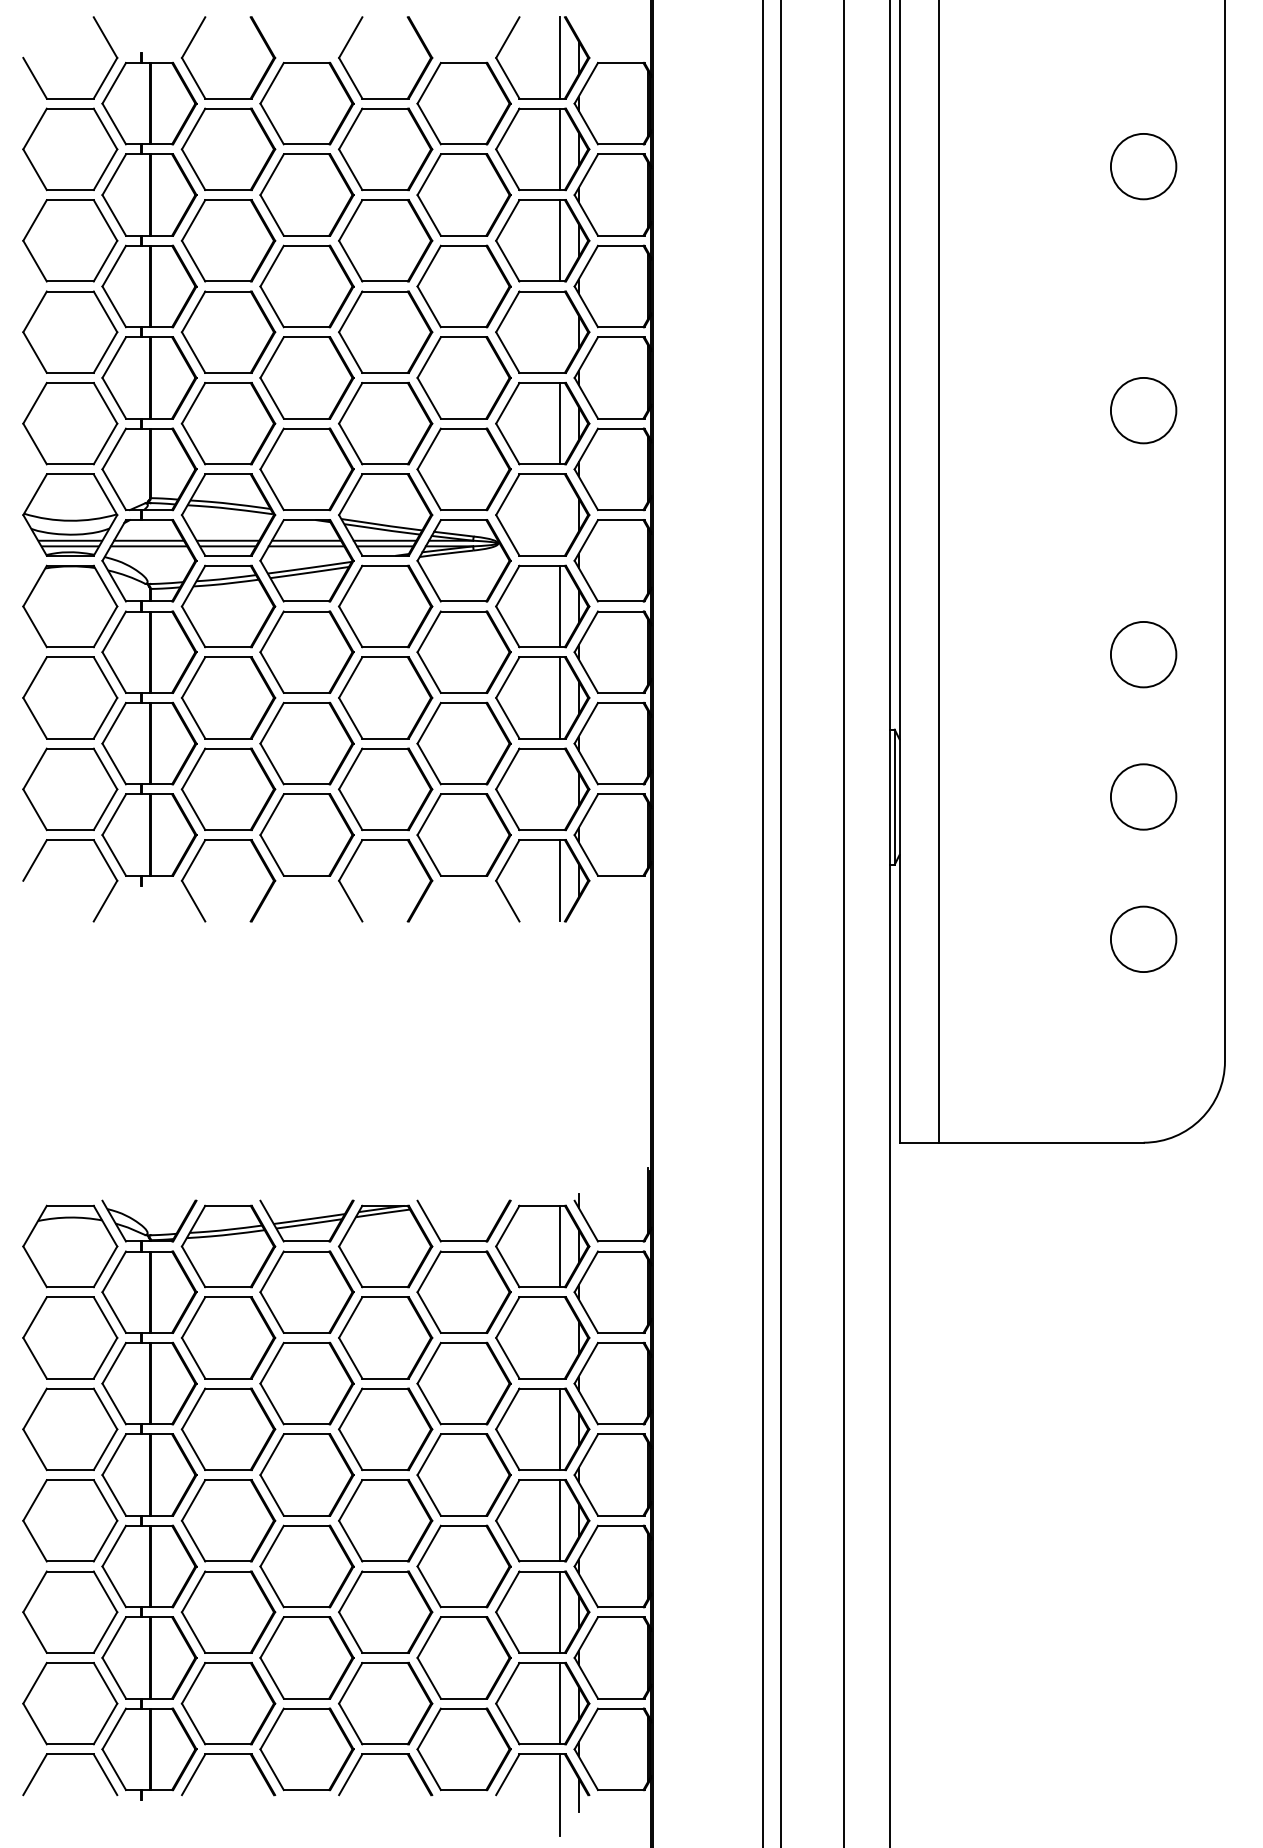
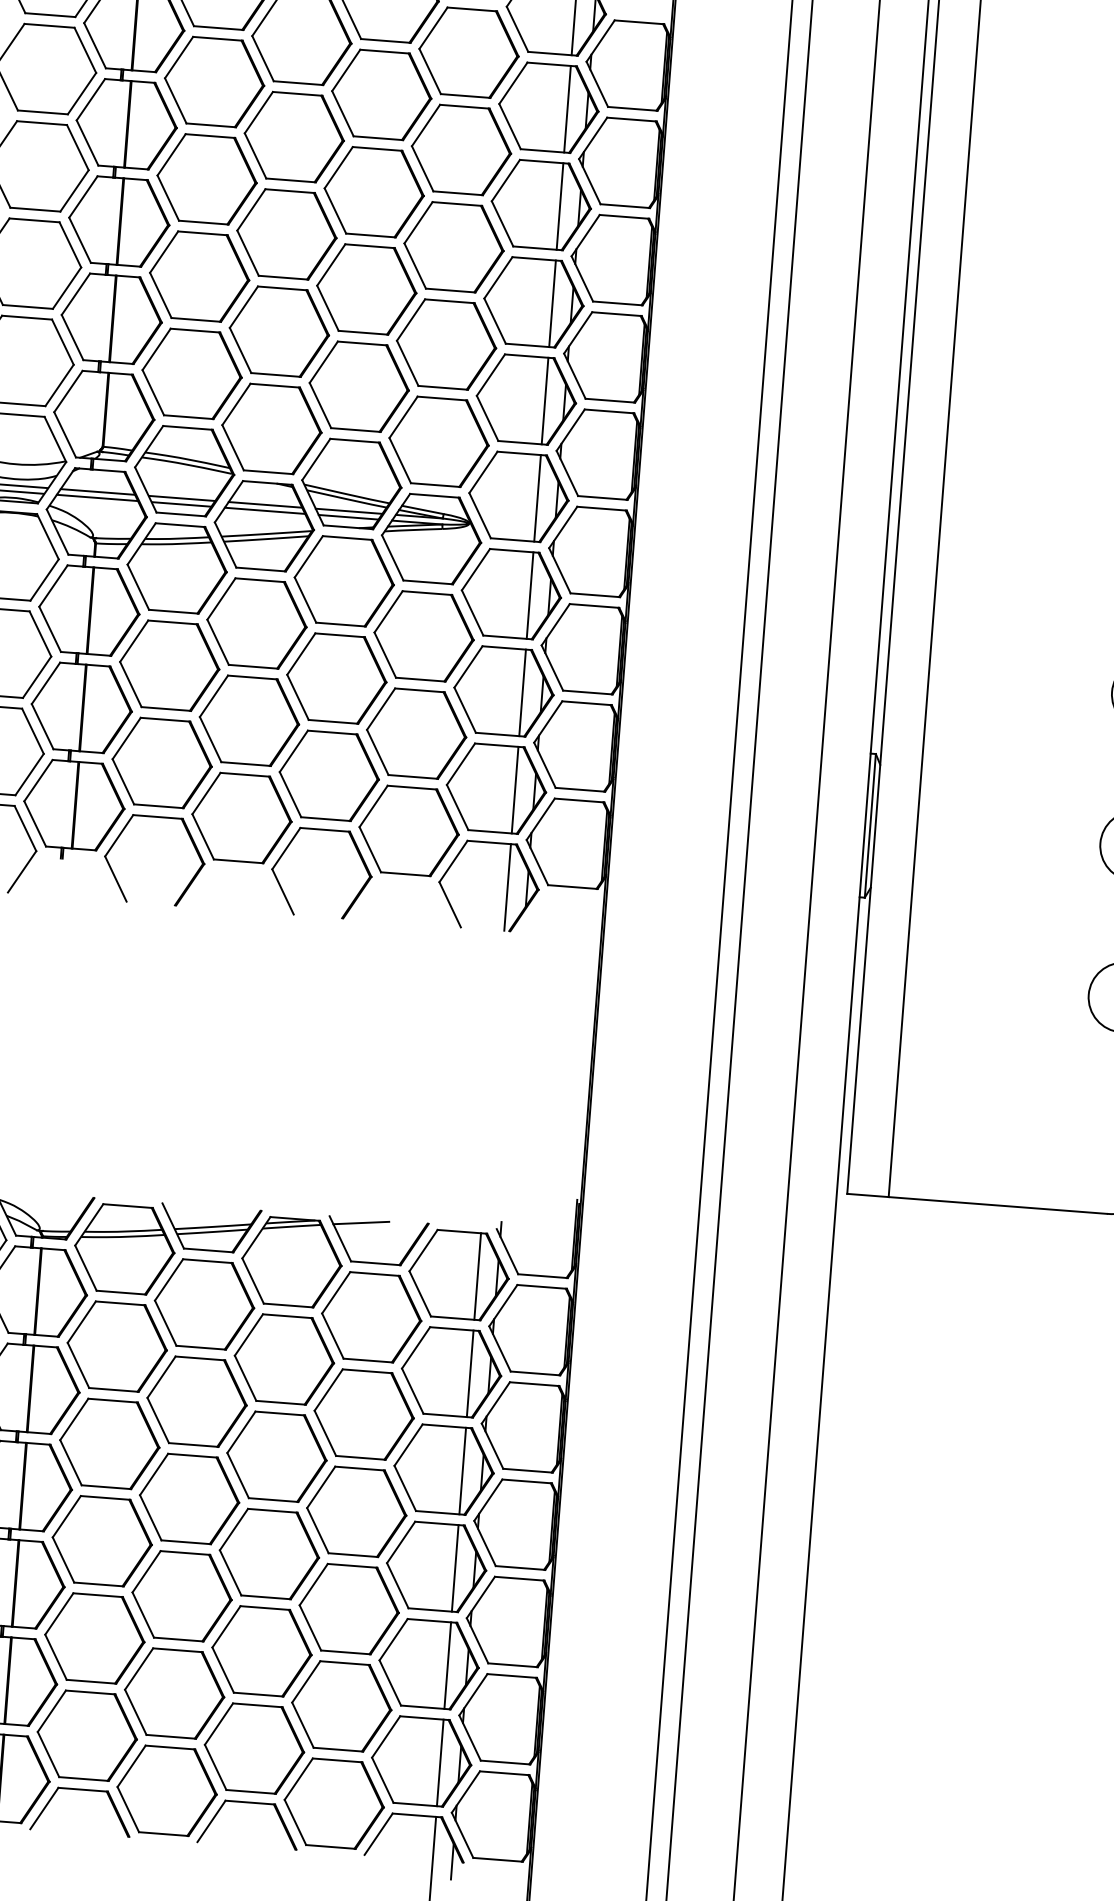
line: (560, 331) -> (552, 303), added
line: (560, 514) -> (537, 497), added
line: (560, 789) -> (515, 790), added
line: (447, 1204) -> (361, 1222), added
line: (560, 1337) -> (470, 1373), added

